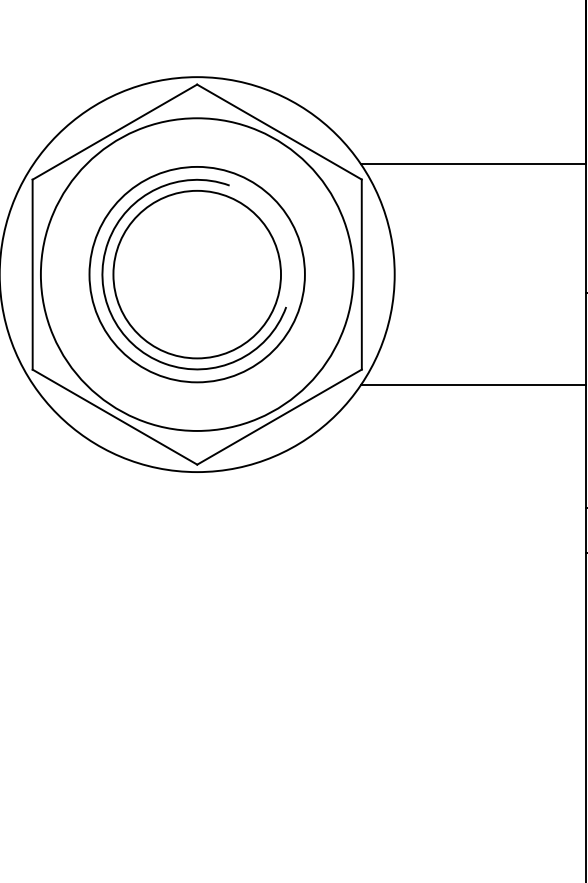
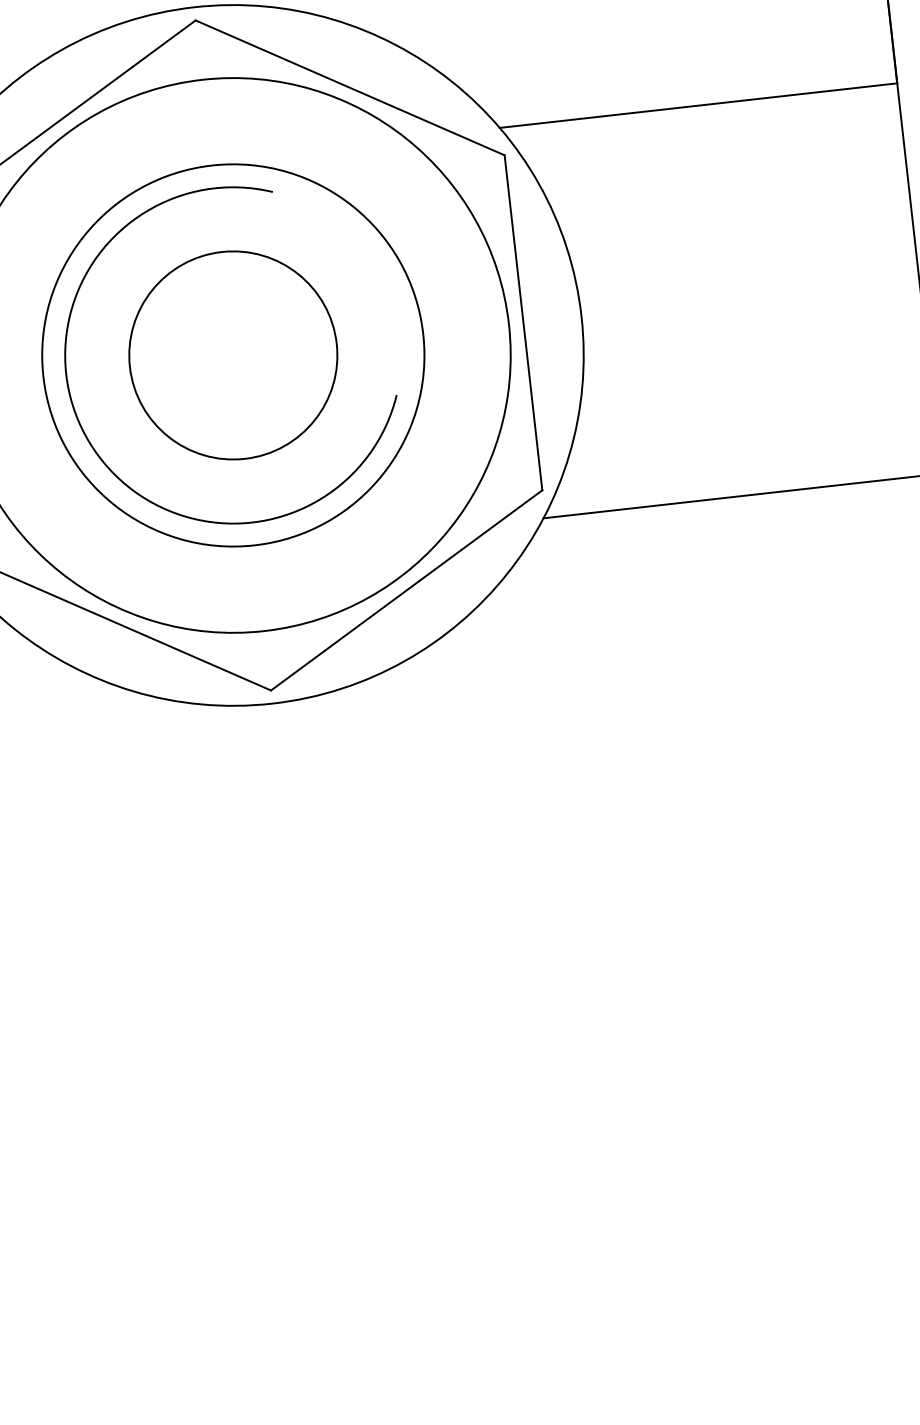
circle: (197, 274) -> (233, 355), size x0.7

